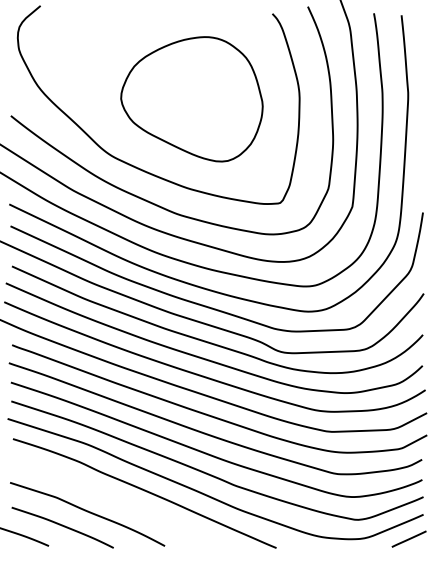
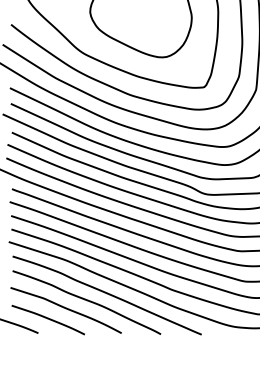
curve: (117, 501) -> (87, 301), added

